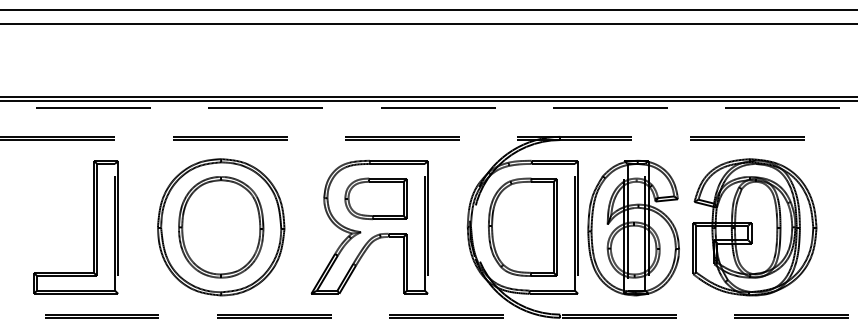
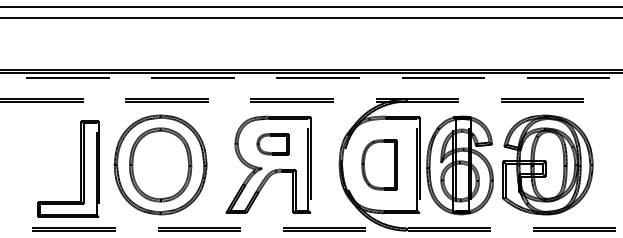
part: (375, 197) -> (272, 143), size x0.7
part: (92, 226) -> (80, 168), moved
part: (522, 226) -> (379, 164), size x0.7

